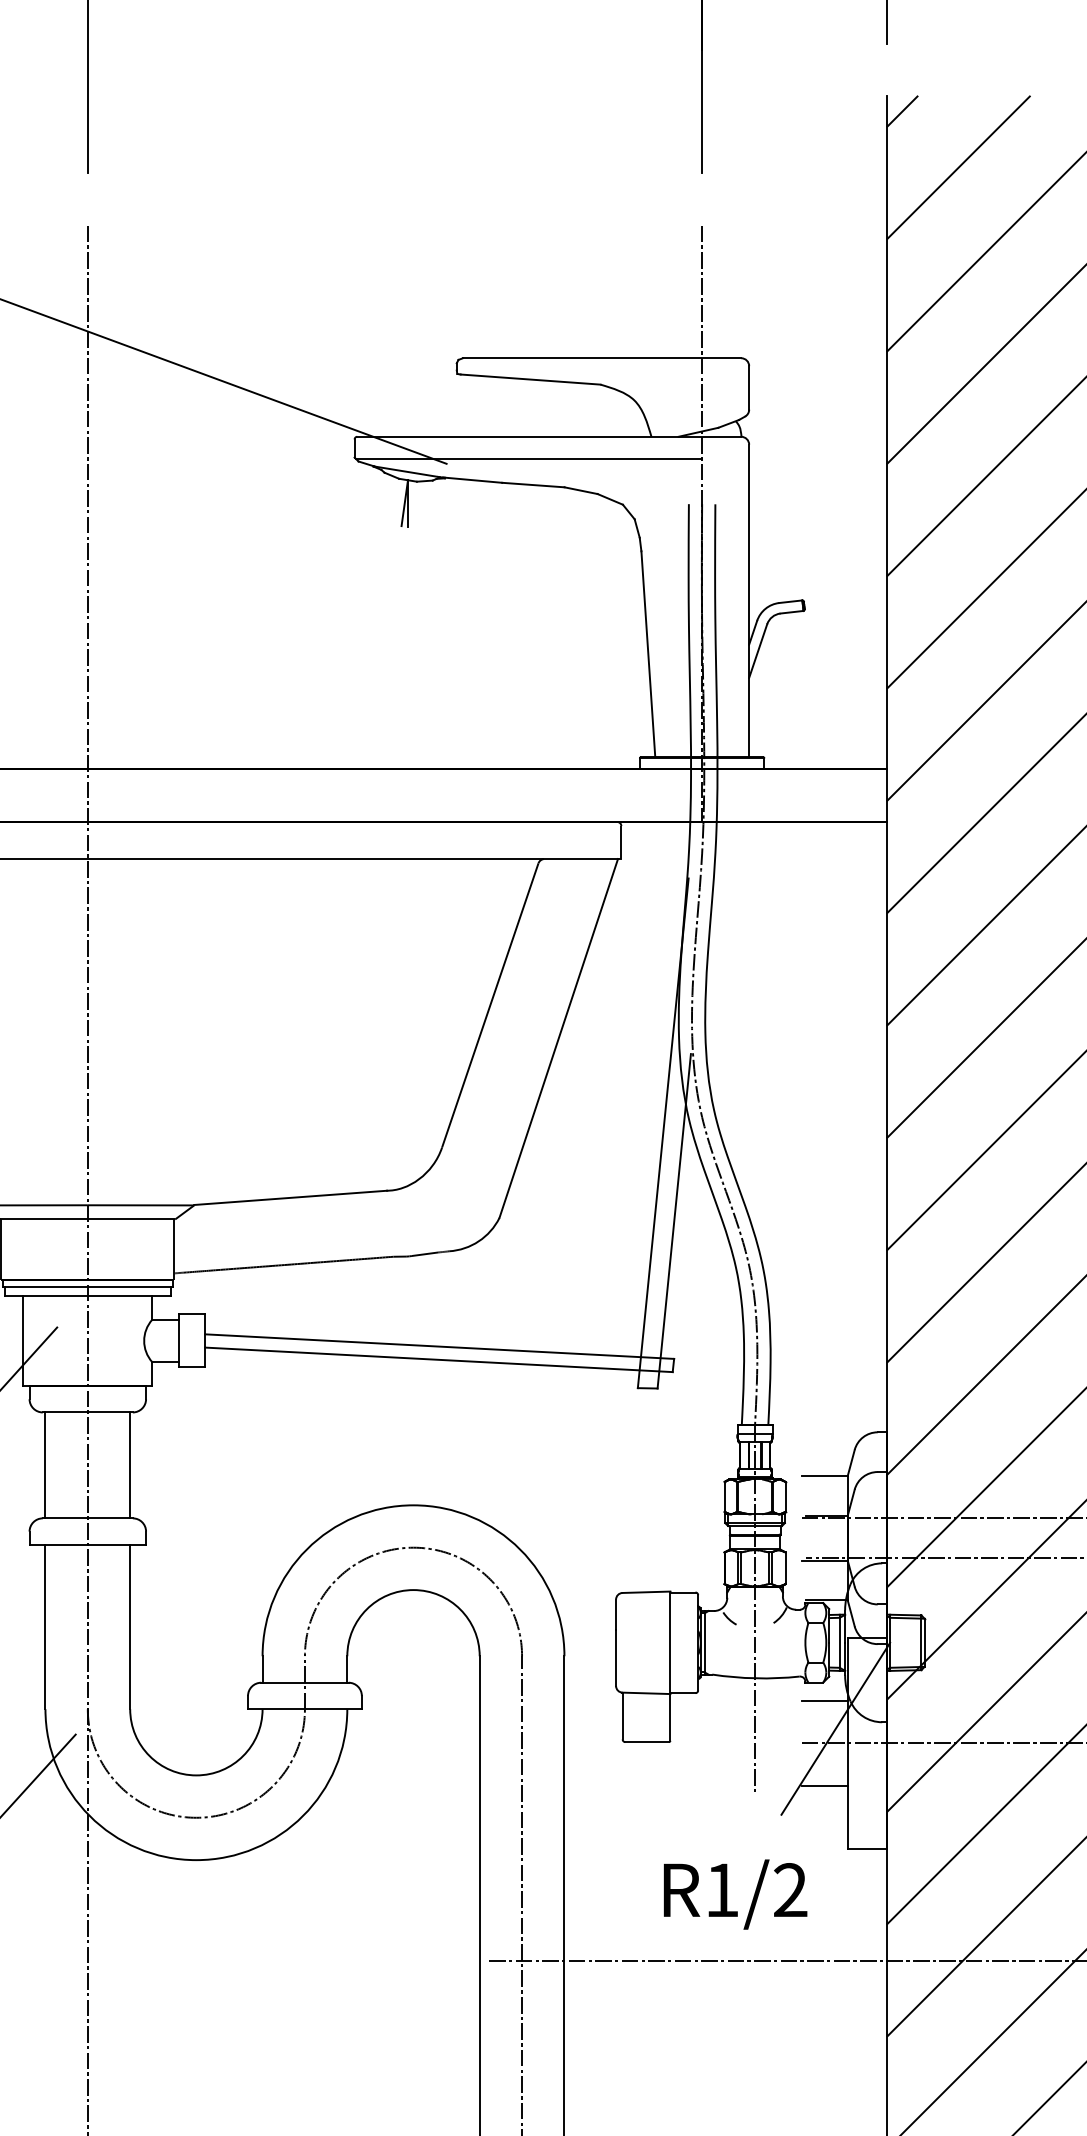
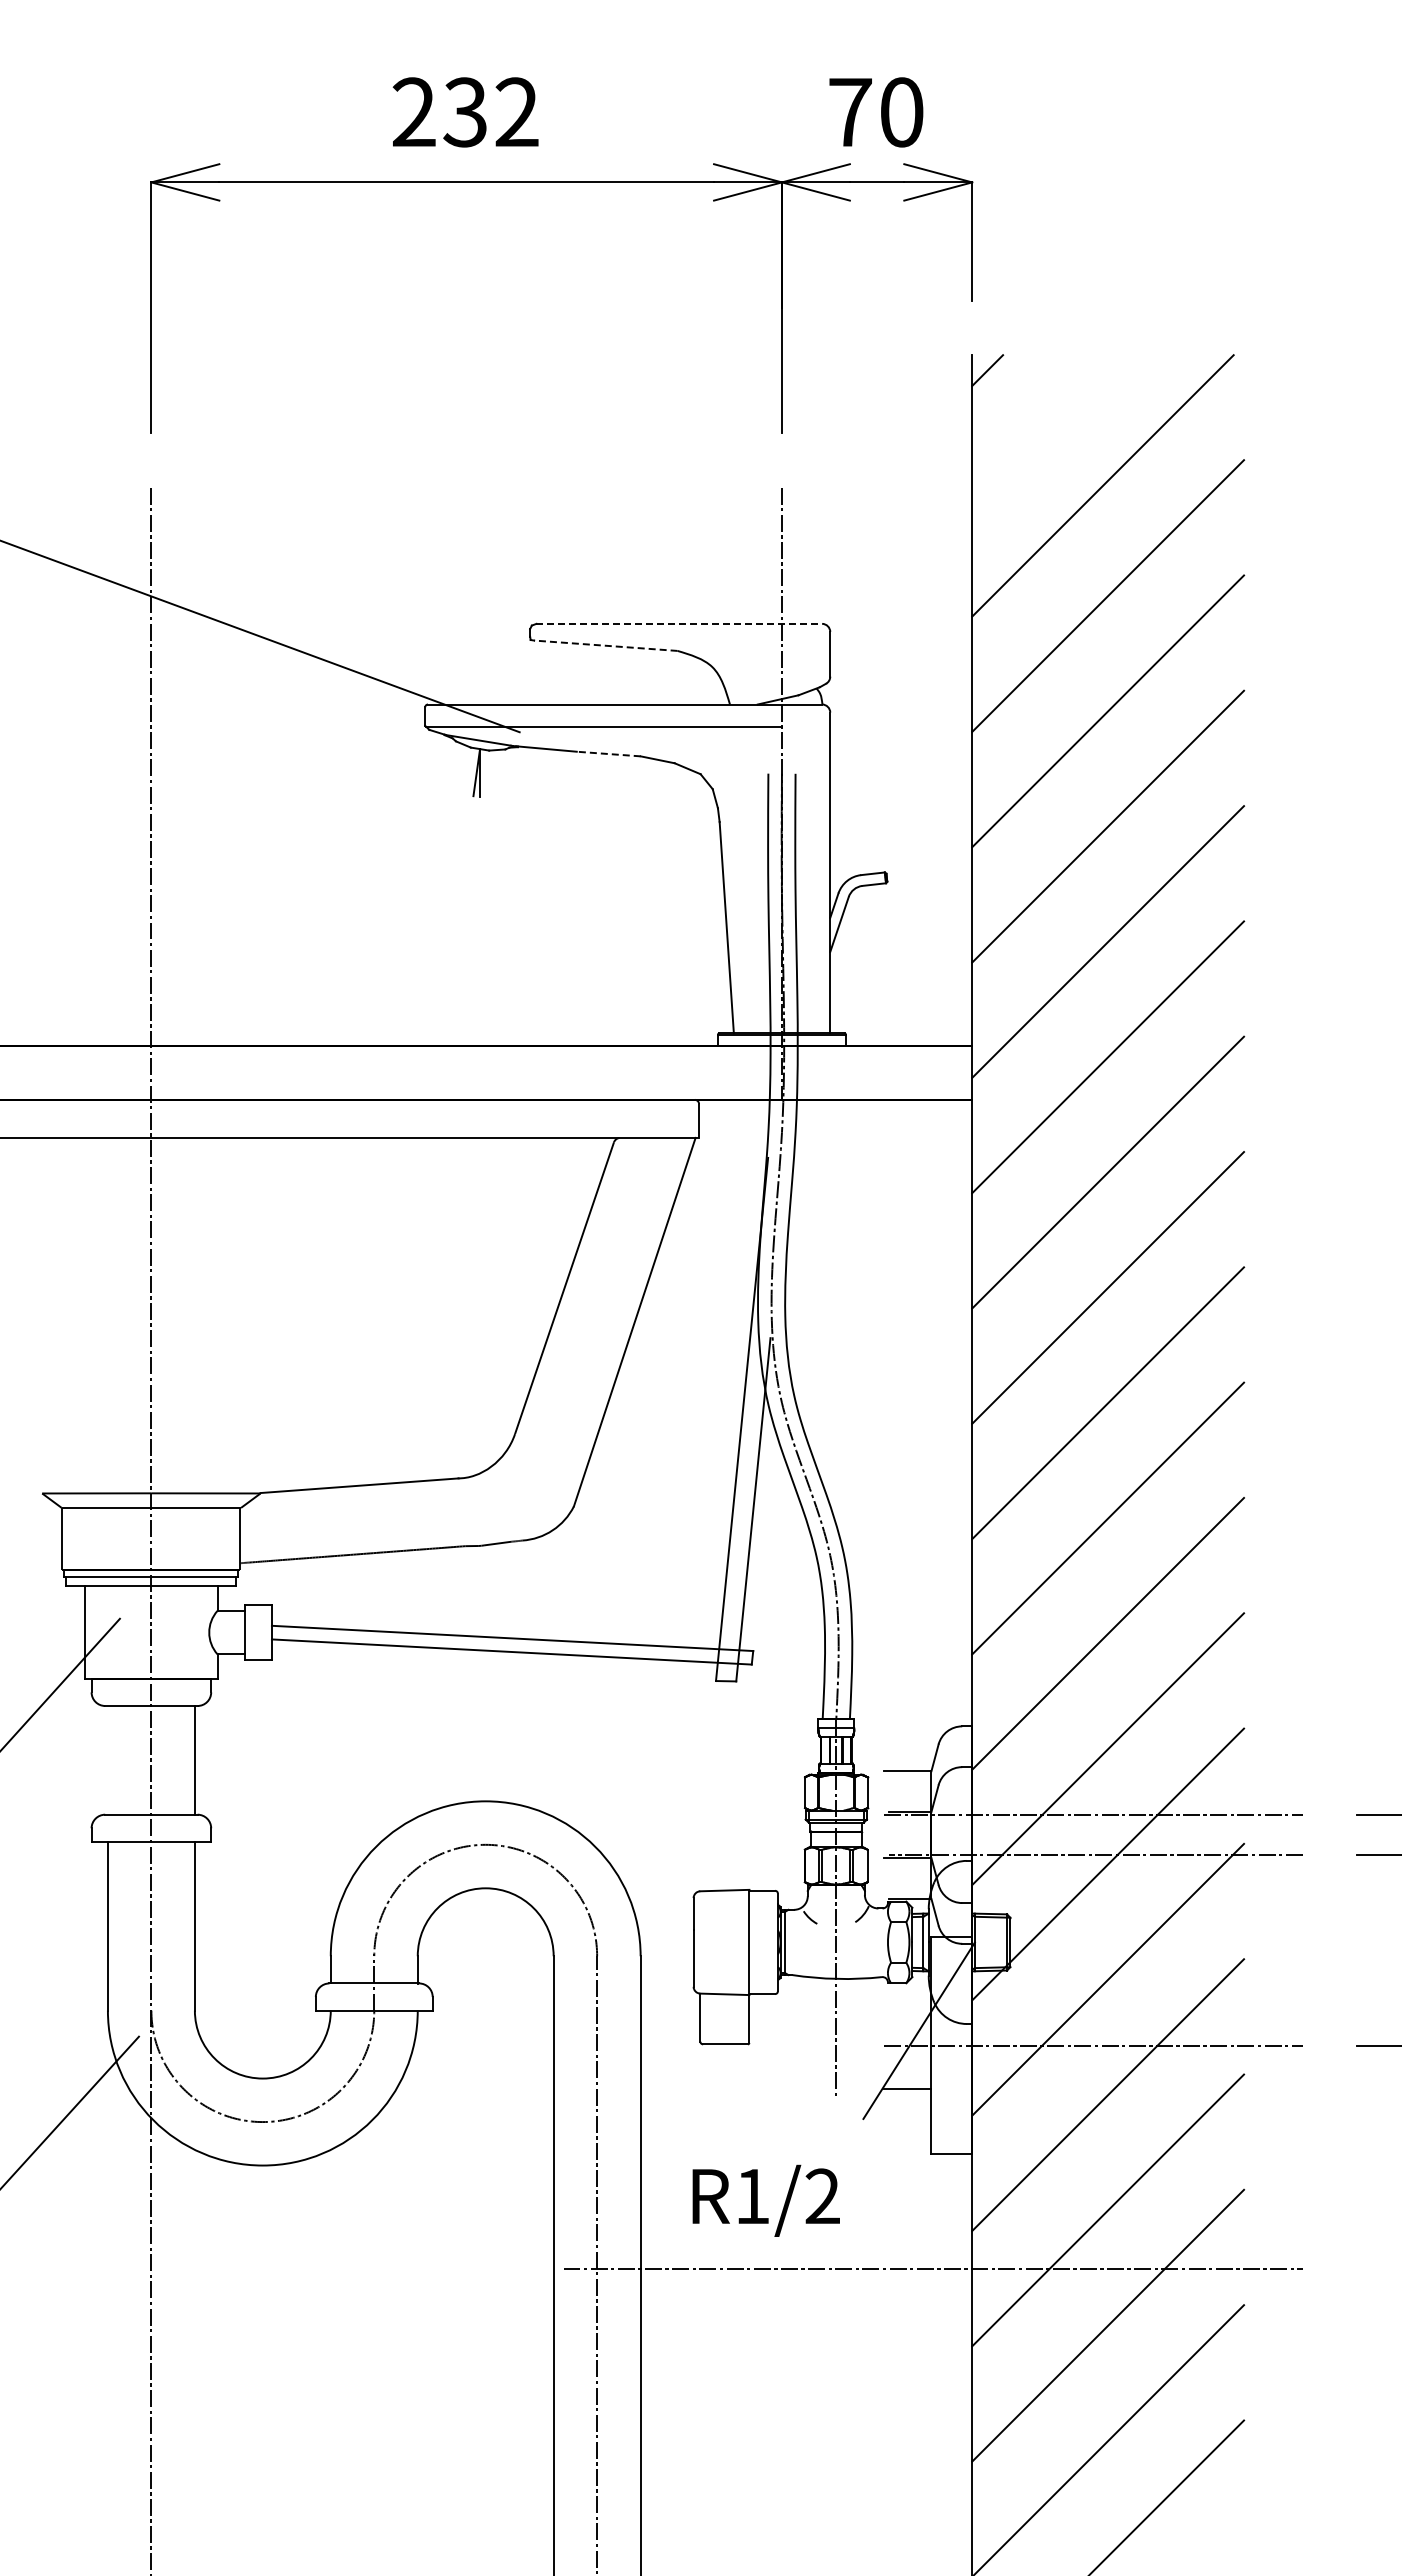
line: (958, 167) -> (1045, 428), removed
line: (602, 357) -> (679, 623), solid -> dashed
line: (530, 379) -> (605, 645), solid -> dashed
line: (533, 485) -> (608, 754), solid -> dashed
line: (45, 1464) -> (107, 1759), removed
line: (824, 1701) -> (907, 2002), removed
text: (734, 1894) -> (765, 2200), moved

